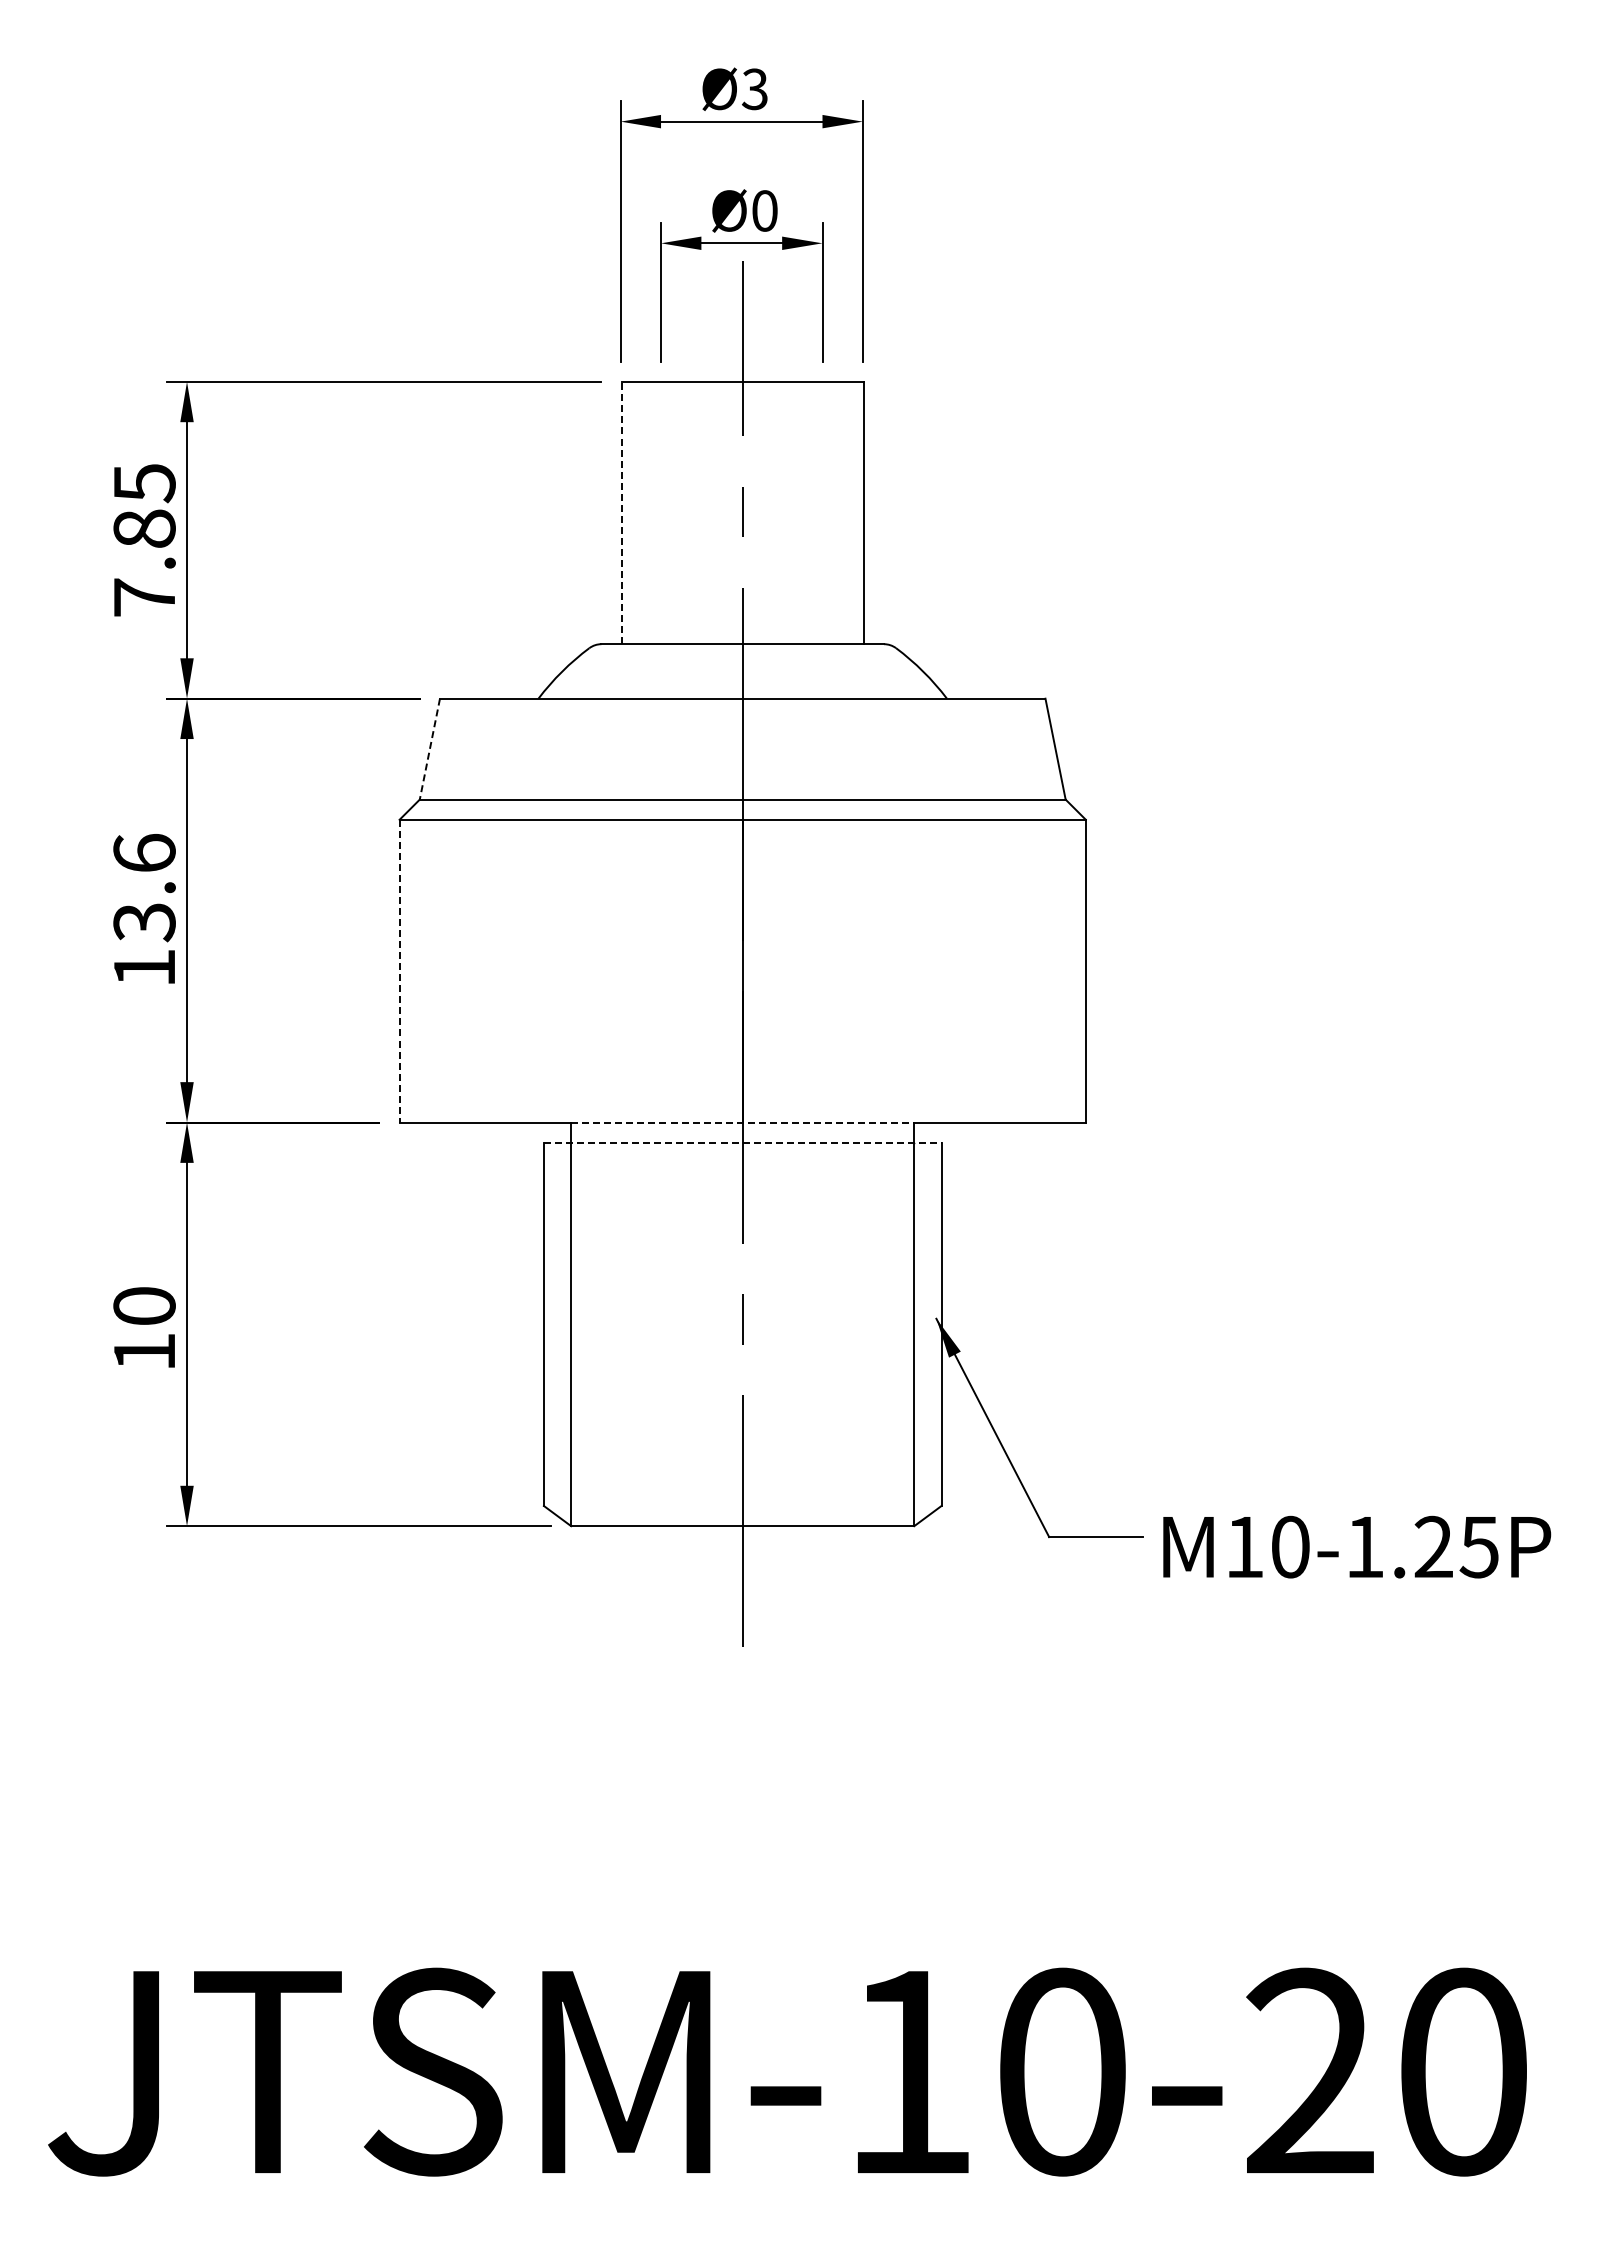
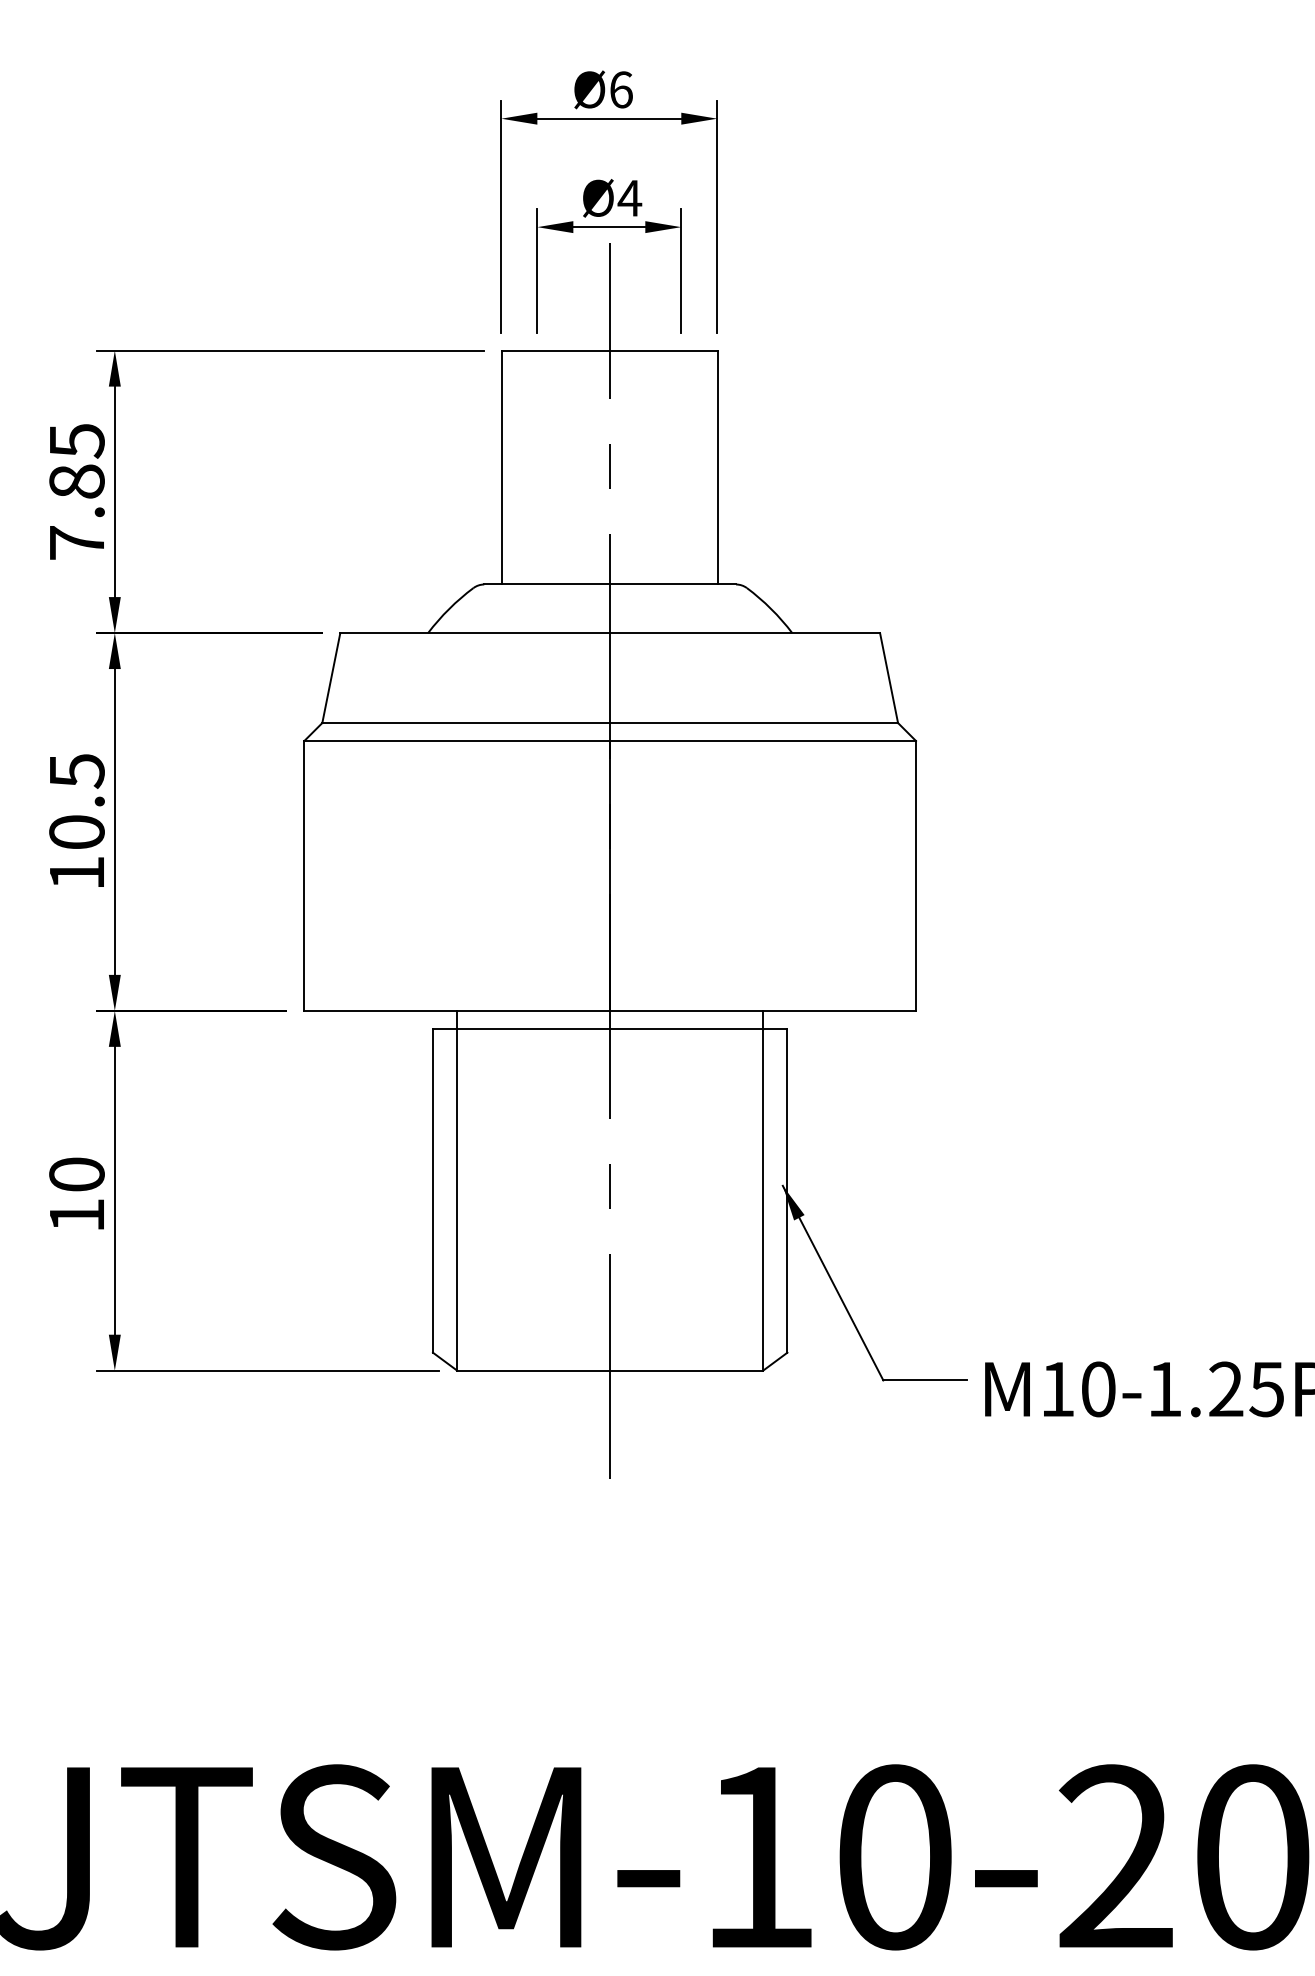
text: (754, 89) -> (620, 90), Ø3 -> Ø6
text: (764, 210) -> (629, 197), Ø0 -> Ø4
line: (621, 512) -> (502, 467), dashed -> solid
line: (429, 749) -> (330, 678), dashed -> solid
text: (144, 888) -> (76, 802), 13.6 -> 10.5
line: (399, 971) -> (304, 876), dashed -> solid
line: (742, 1122) -> (609, 1010), dashed -> solid
line: (742, 1142) -> (609, 1028), dashed -> solid

